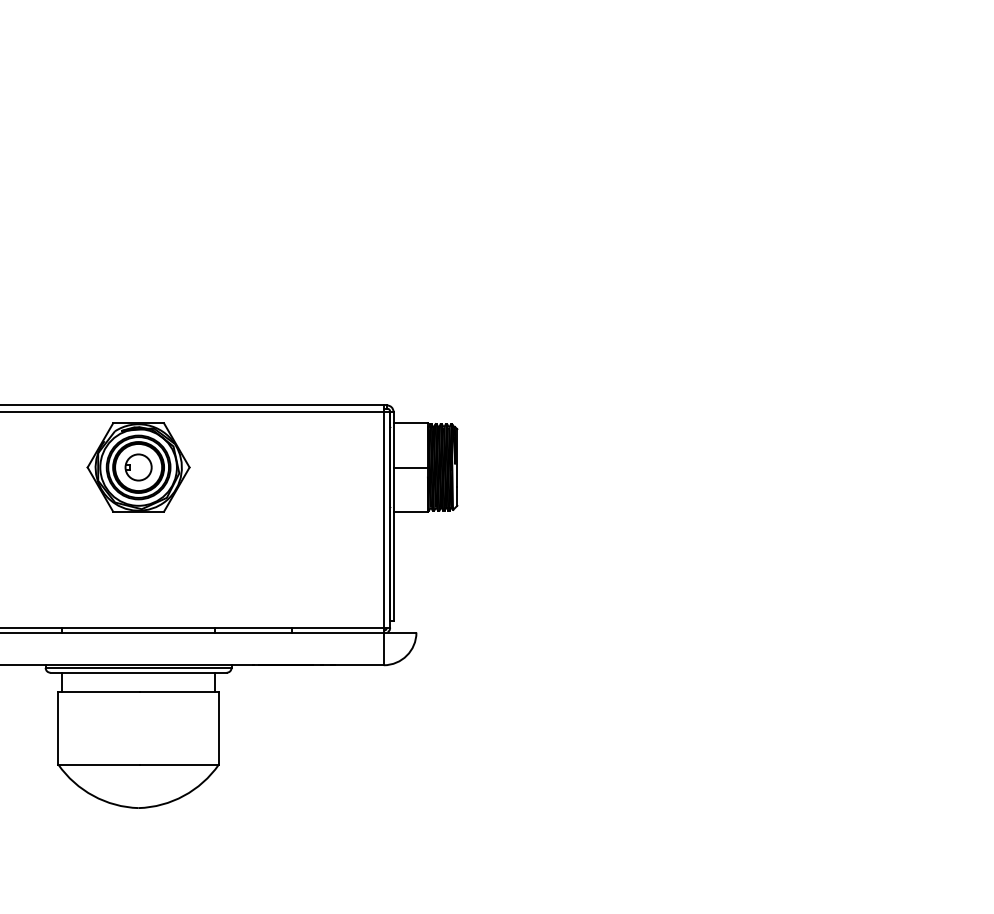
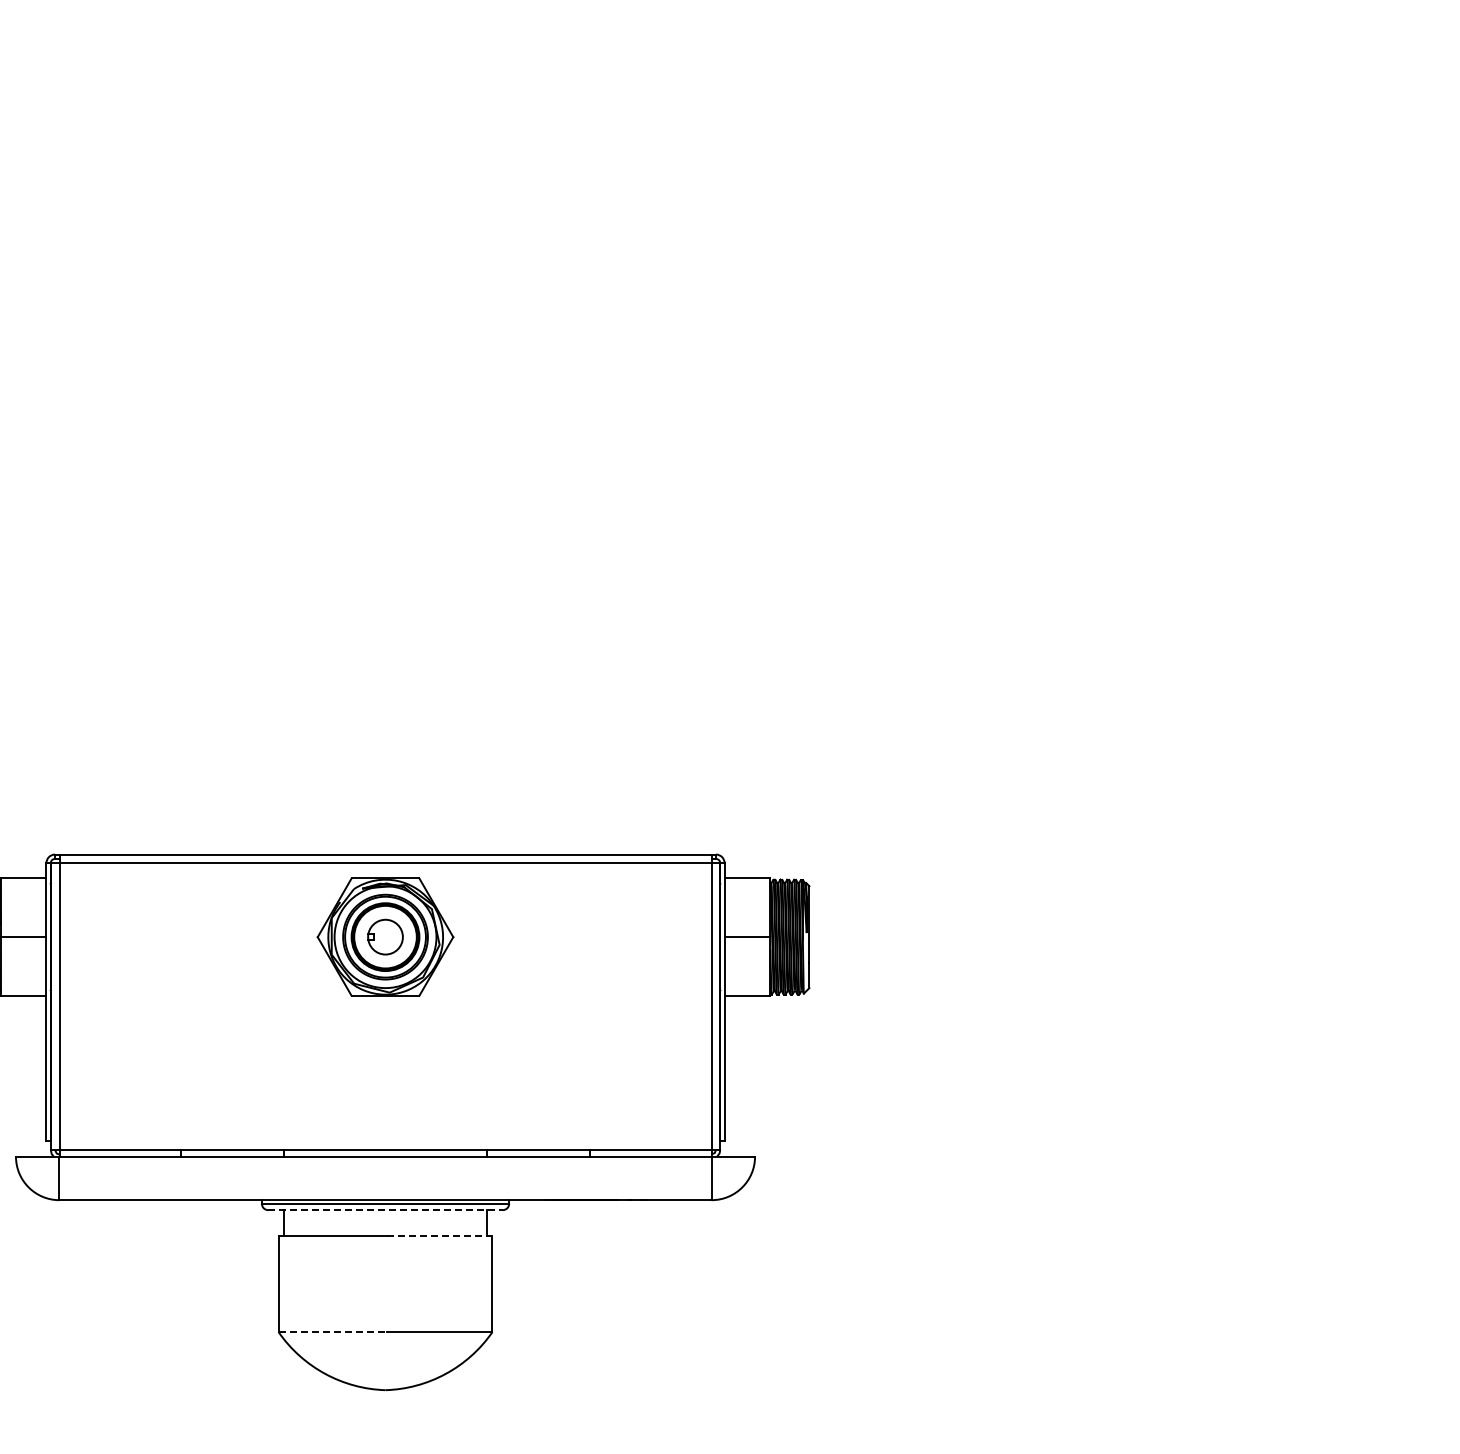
line: (139, 673) -> (386, 1210), solid -> dashed
line: (179, 691) -> (439, 1235), solid -> dashed
line: (99, 764) -> (333, 1332), solid -> dashed

